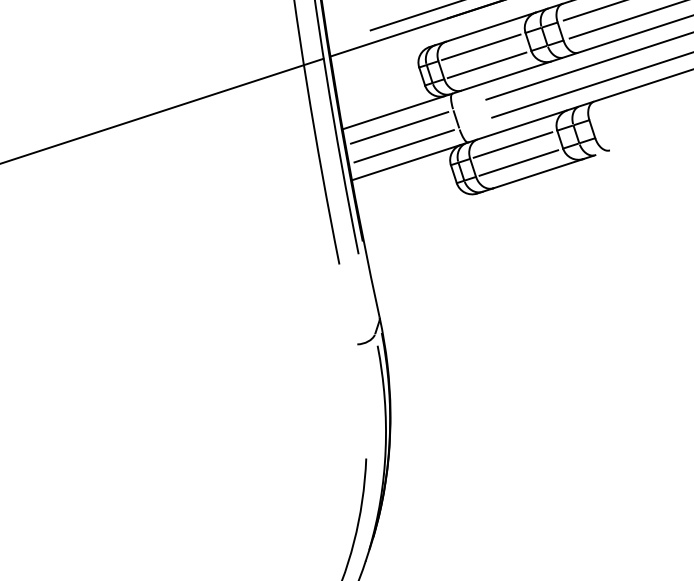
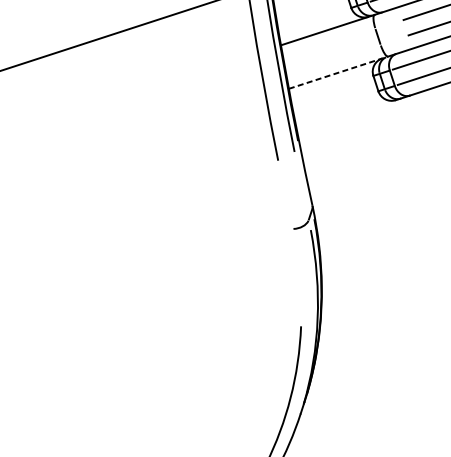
line: (399, 127) -> (329, 43), removed
line: (403, 146) -> (332, 59), removed
line: (410, 161) -> (338, 72), solid -> dashed

